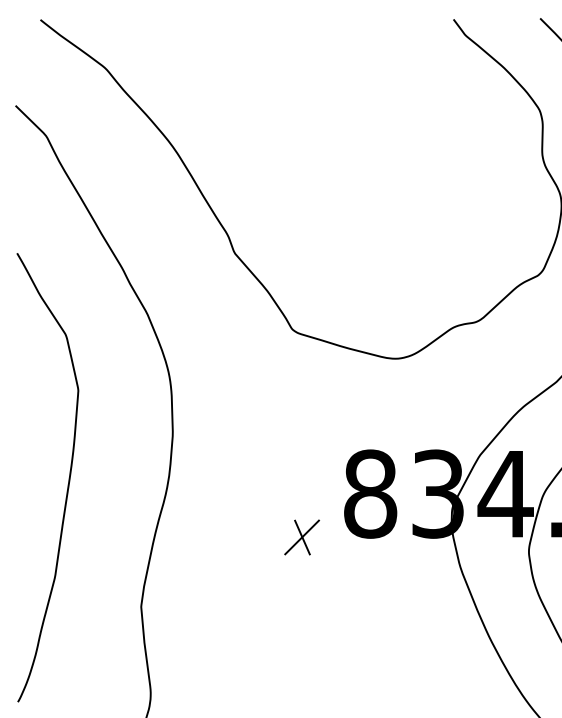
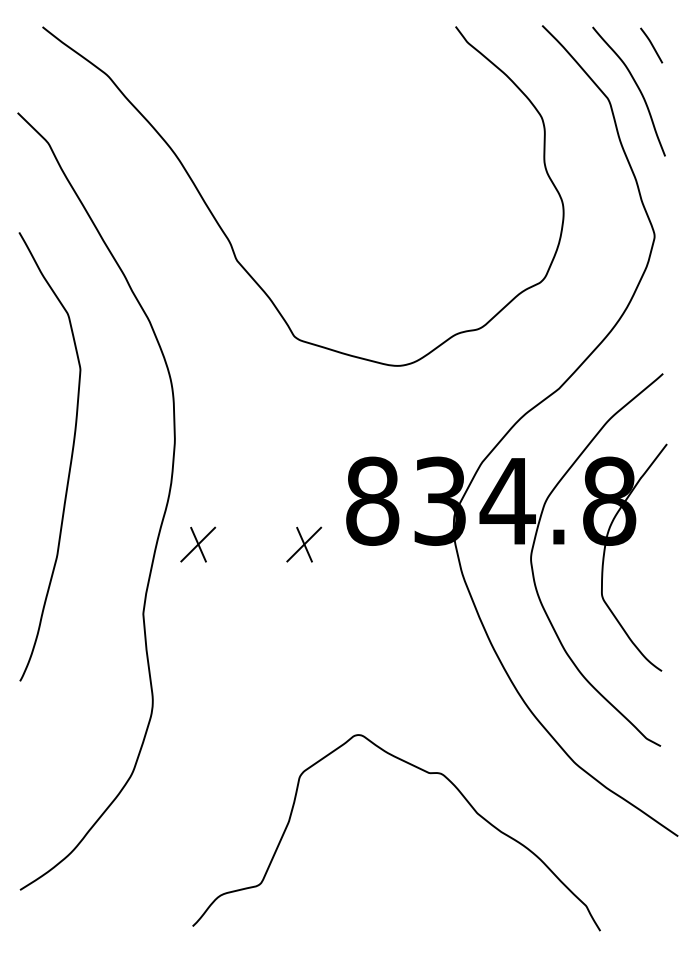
curve: (68, 478) -> (70, 457), moved
part: (196, 537) -> (198, 544), added

